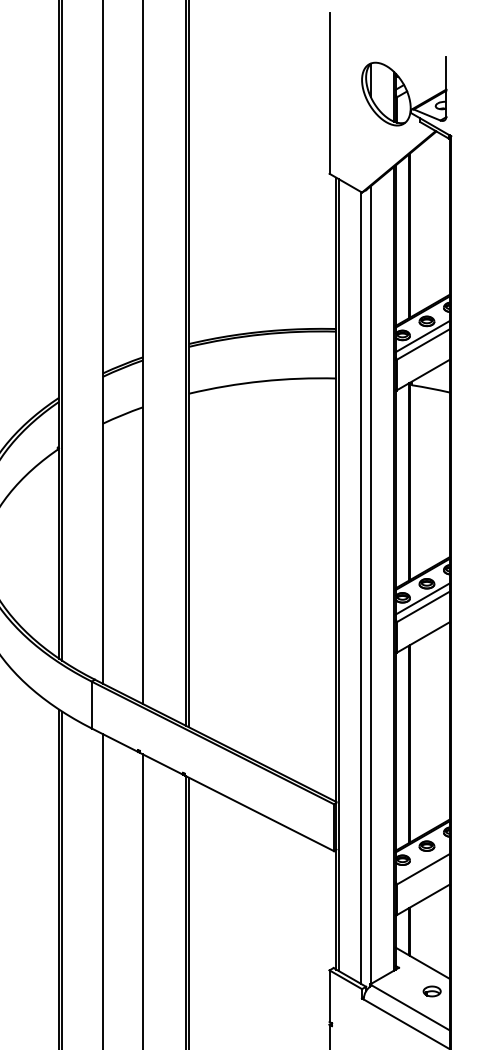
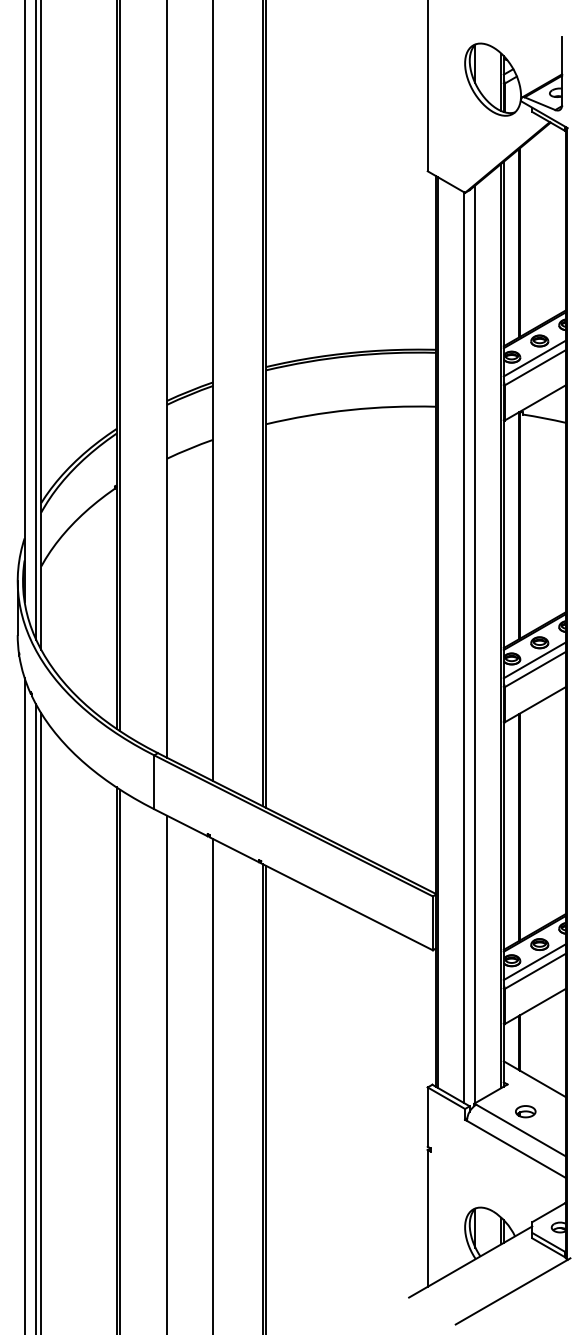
line: (422, 861) -> (534, 962), added
part: (431, 991) -> (525, 1111), moved

